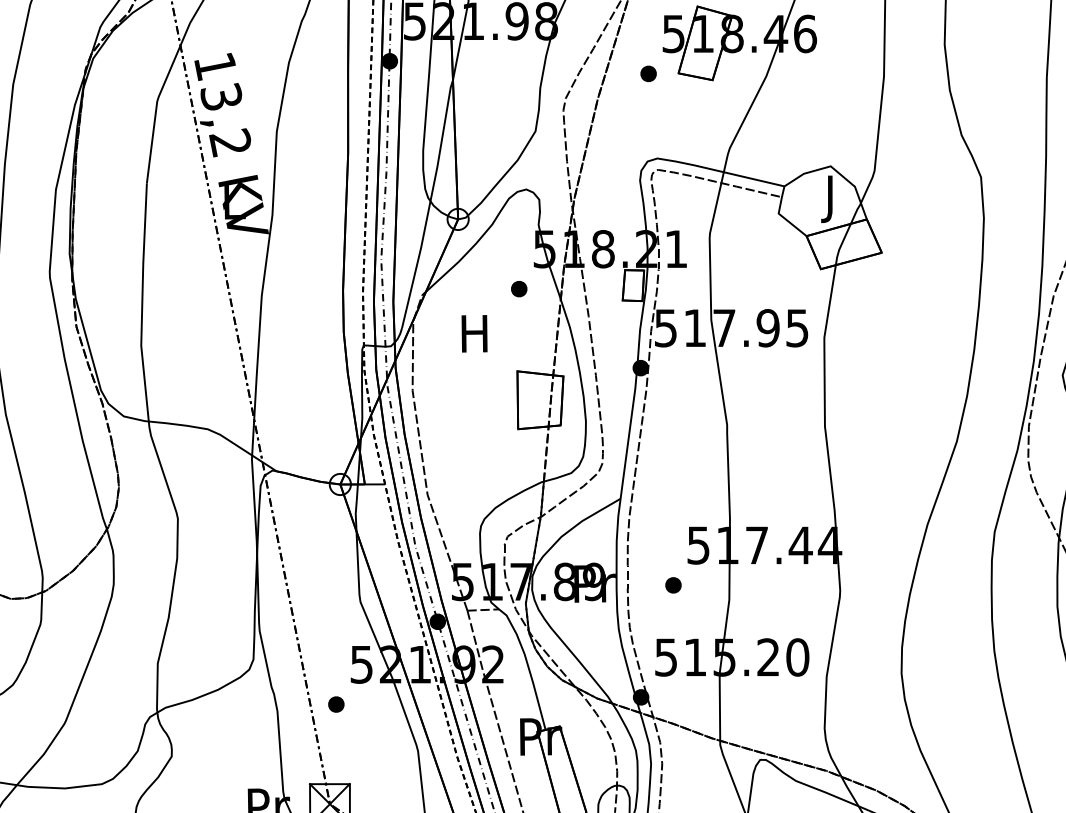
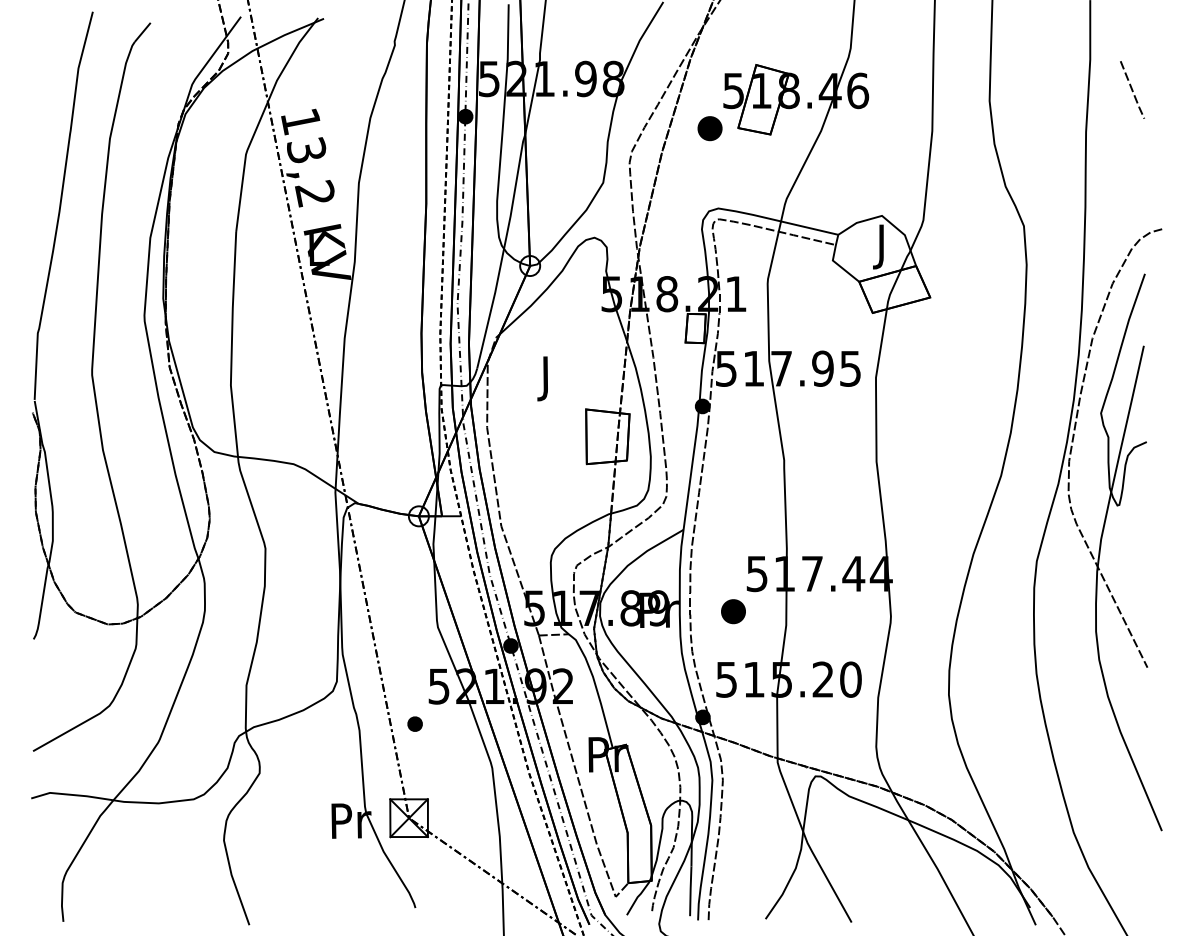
part: (648, 73) -> (709, 128), size x1.6
part: (518, 288) -> (587, 331), removed
text: (474, 338) -> (545, 378), H -> J
part: (673, 585) -> (733, 611), size x1.6

